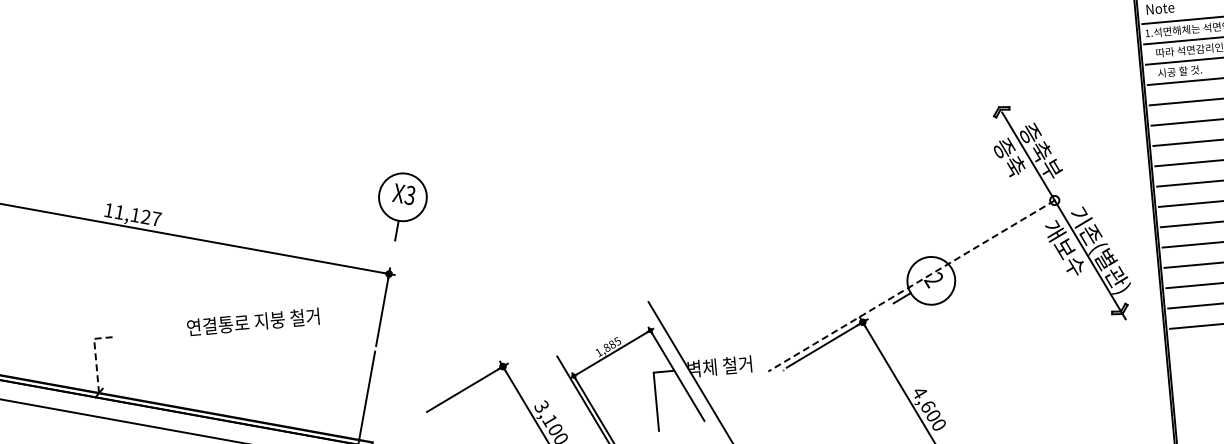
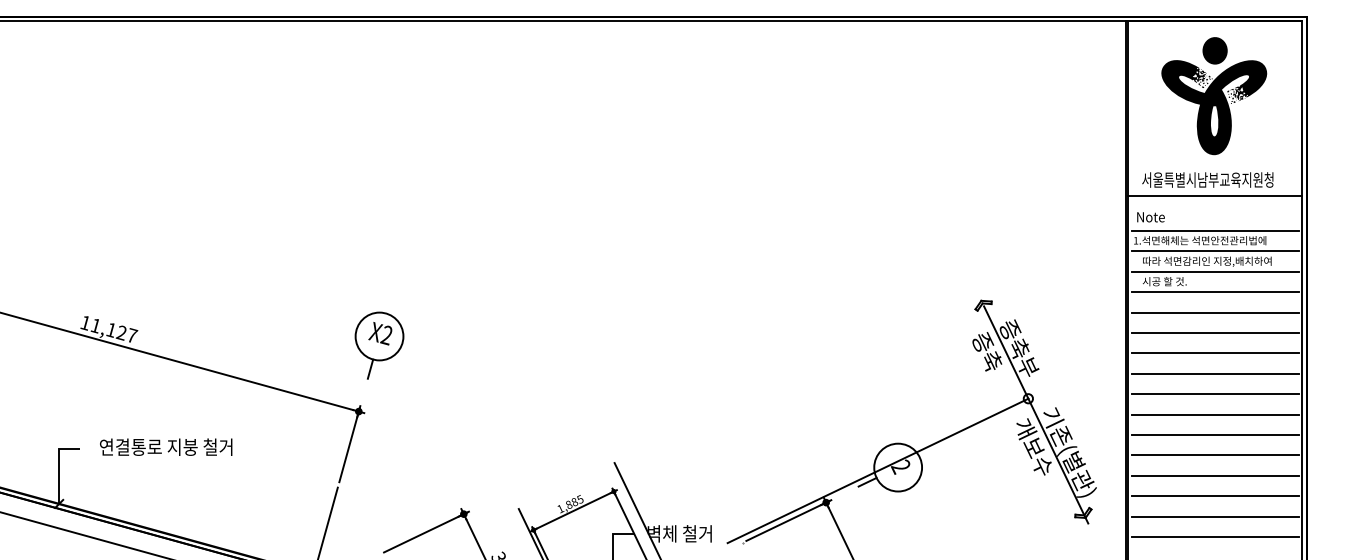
text: (409, 196) -> (386, 336), X3 -> X2
line: (911, 285) -> (878, 470), dashed -> solid
text: (253, 321) -> (166, 446), moved
line: (95, 354) -> (59, 465), dashed -> solid

